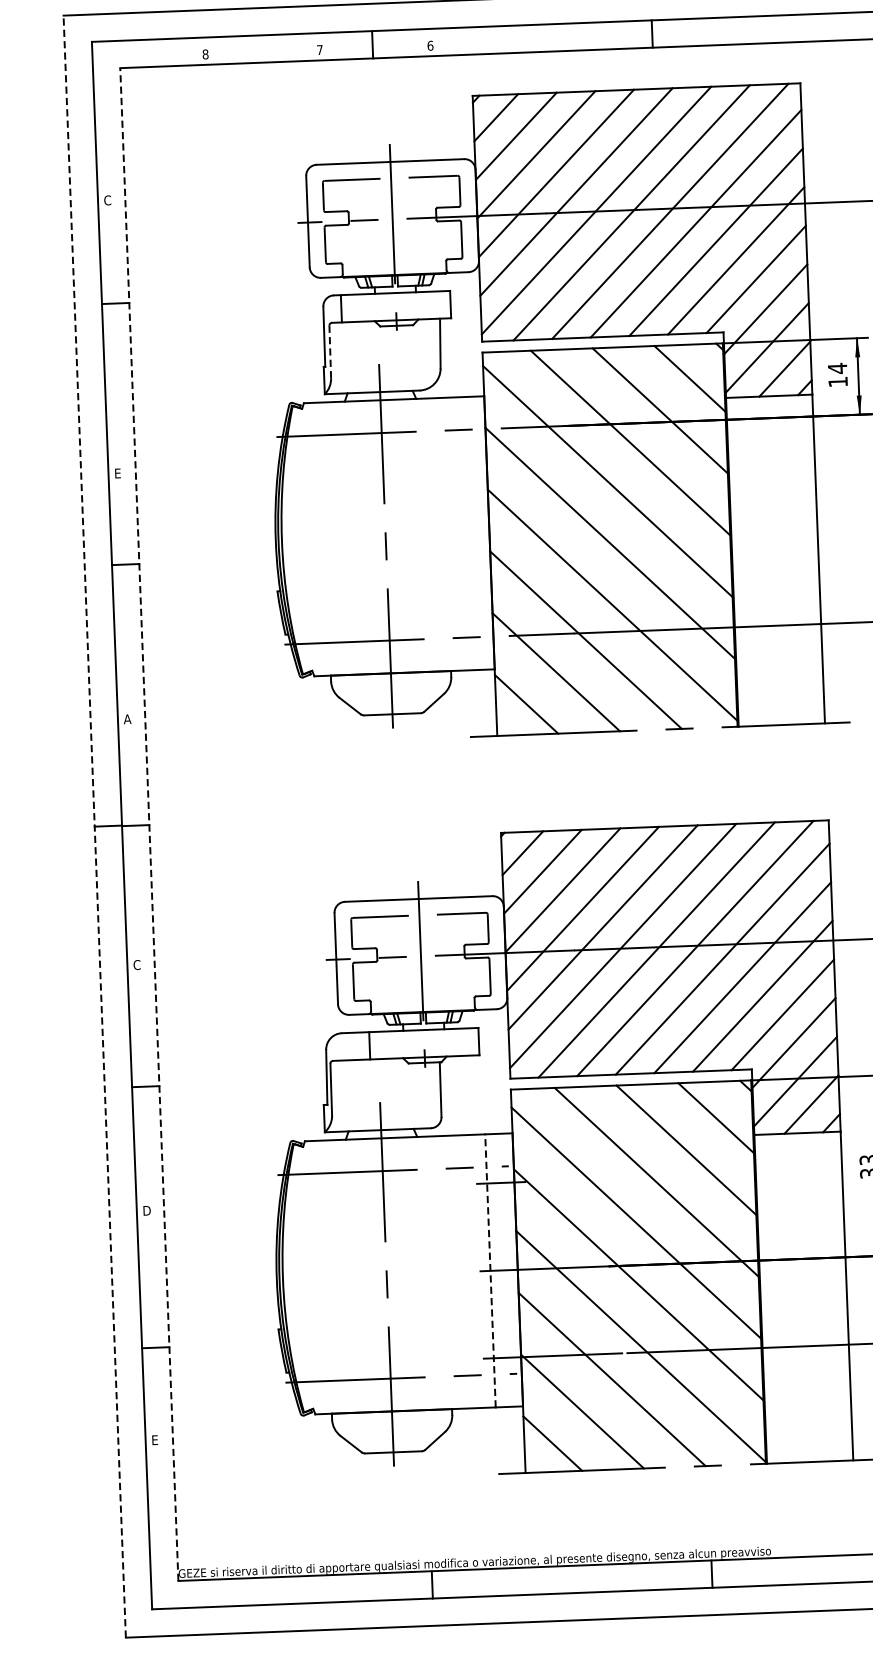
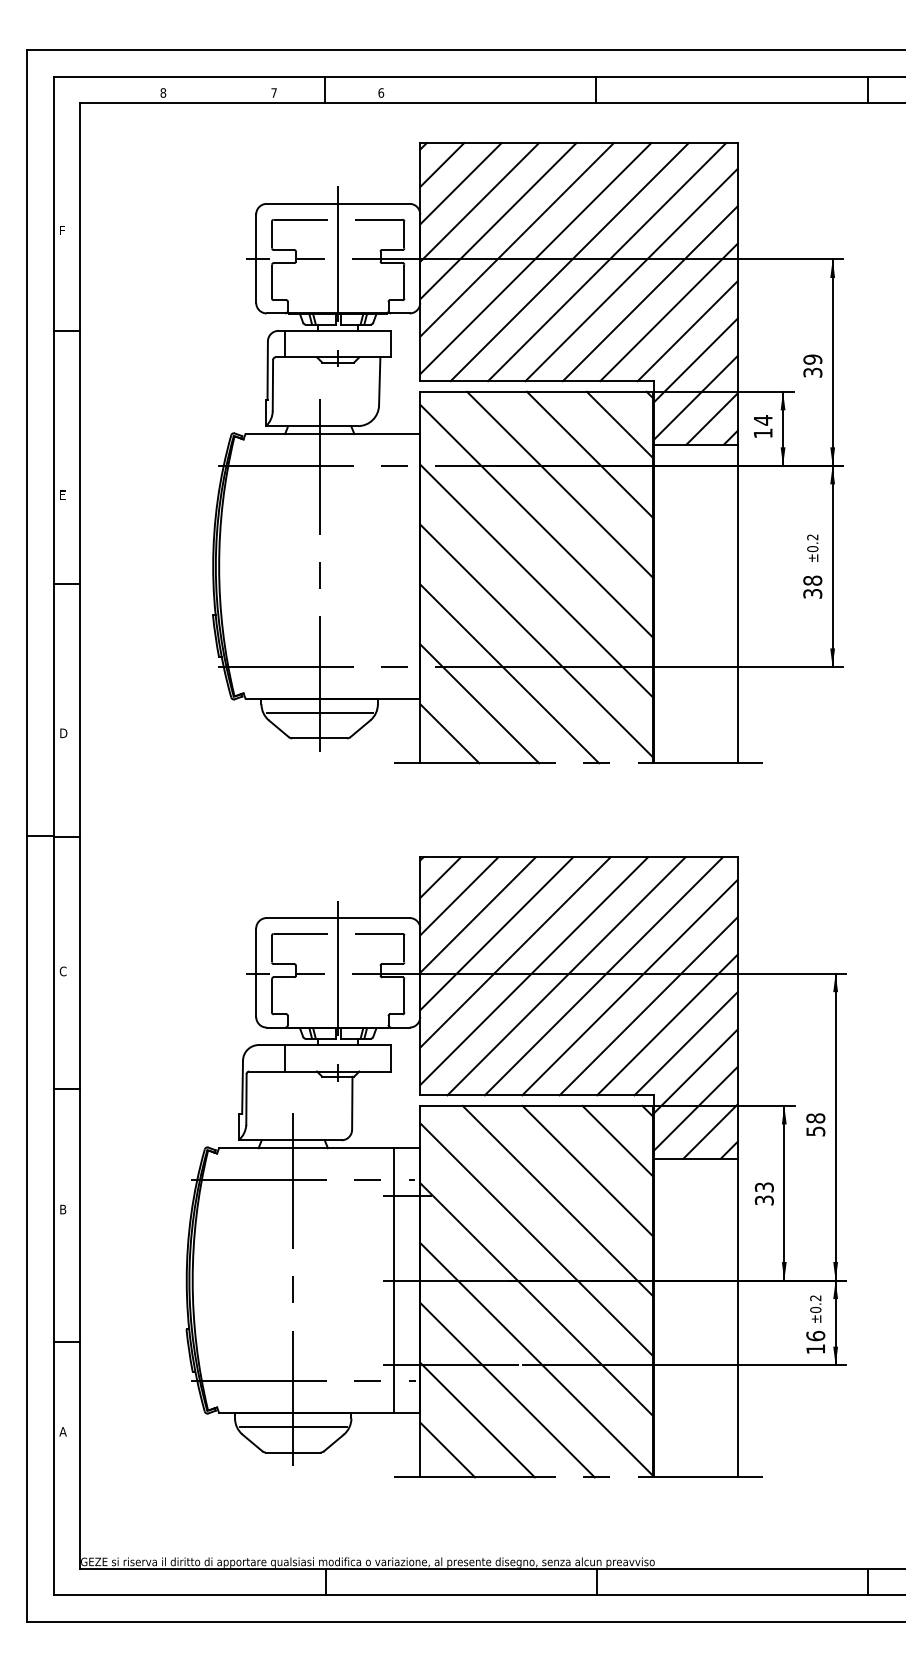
text: (106, 200) -> (62, 230), C -> F
line: (329, 352) -> (272, 385), dashed -> solid
line: (391, 688) -> (319, 713), added
text: (127, 718) -> (63, 732), A -> D
line: (149, 825) -> (80, 836), dashed -> solid
line: (94, 827) -> (27, 836), dashed -> solid
text: (147, 1210) -> (64, 1209), D -> B
line: (490, 1270) -> (393, 1280), dashed -> solid
line: (392, 1426) -> (293, 1427), added
text: (154, 1439) -> (62, 1431), E -> A

